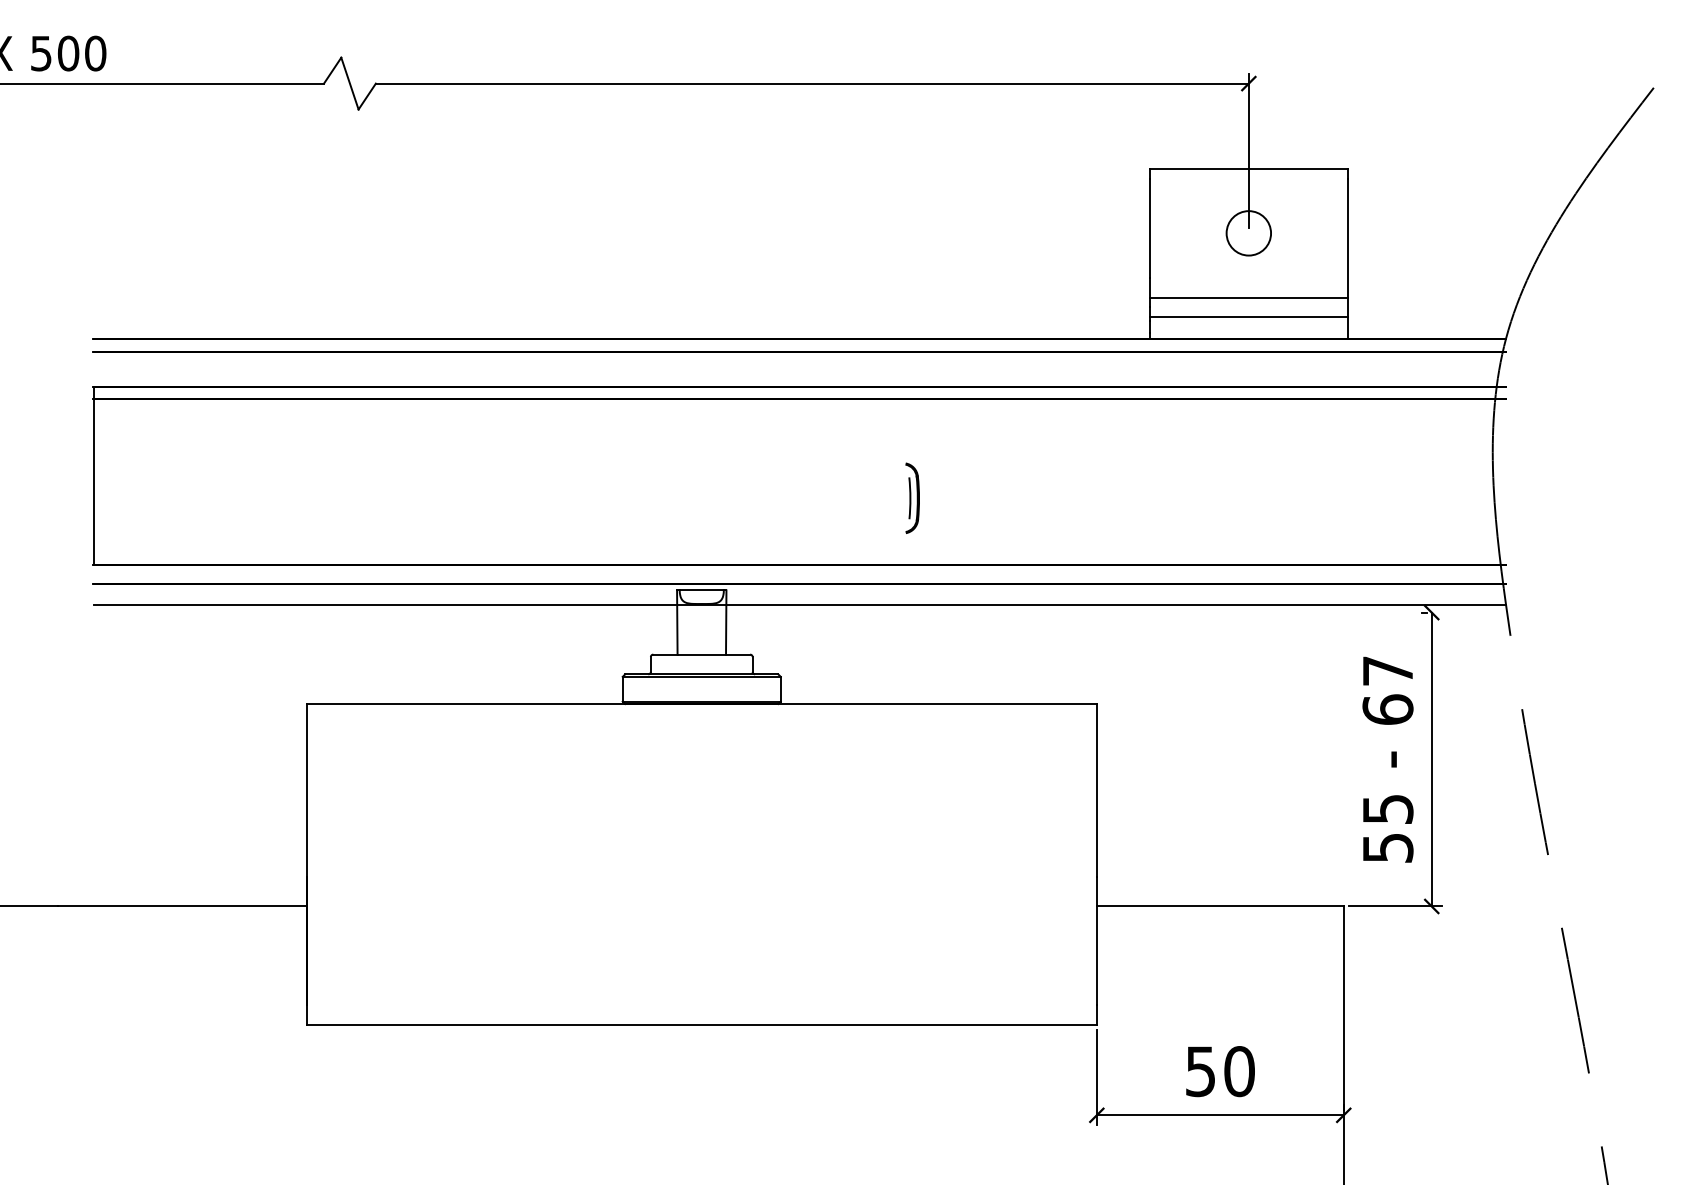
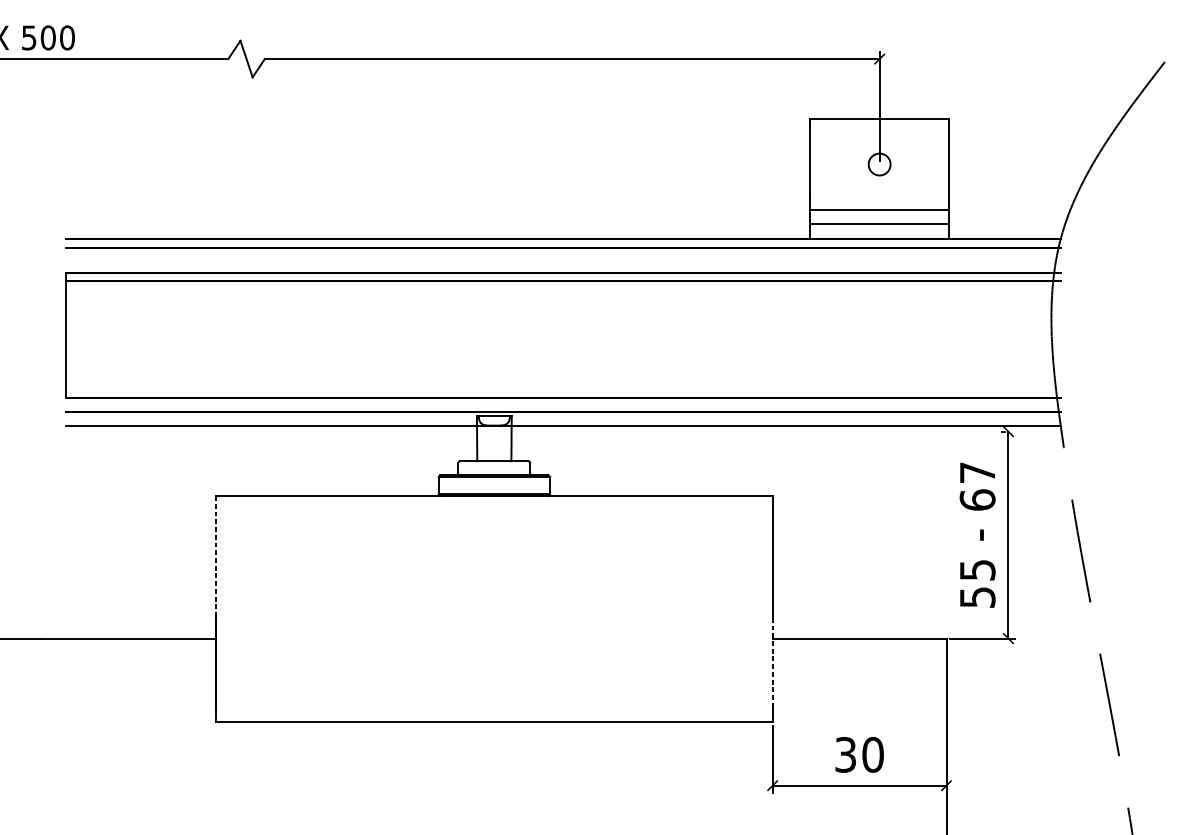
circle: (1248, 233) -> (879, 164), size x0.7
part: (912, 497) -> (642, 350), removed
line: (306, 790) -> (215, 556), solid -> dashed
line: (1096, 940) -> (772, 662), solid -> dashed
text: (1200, 1071) -> (845, 754), 50 -> 30

